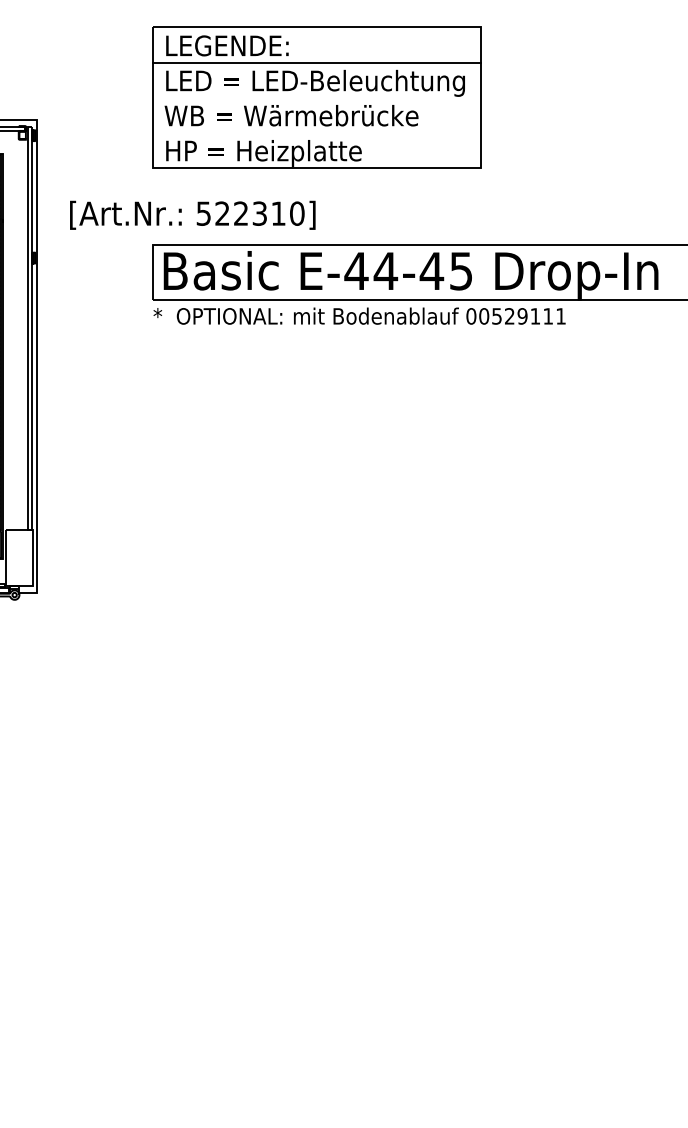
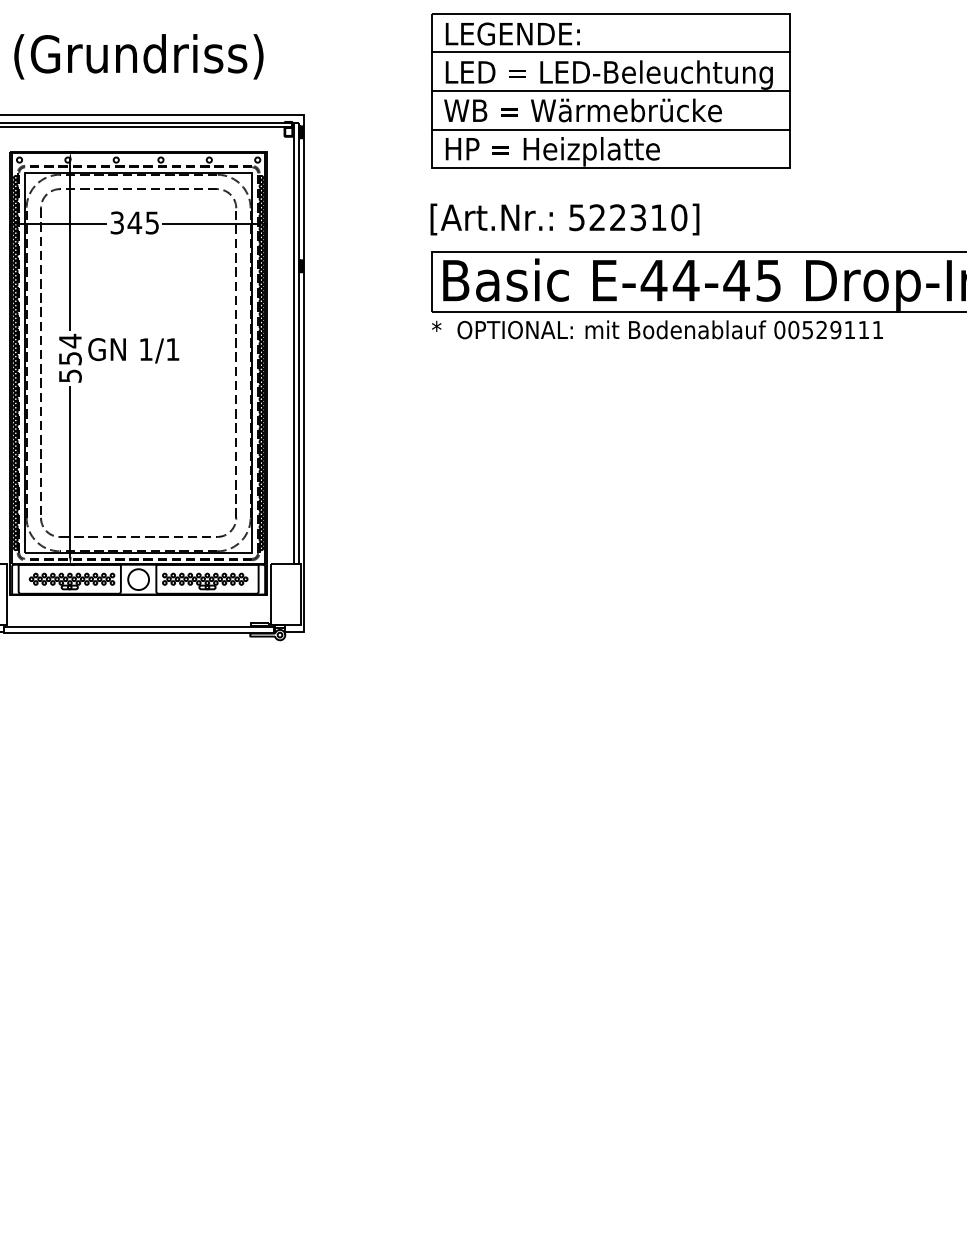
line: (316, 98) -> (610, 91), added
line: (316, 133) -> (610, 129), added
text: (192, 215) -> (564, 219), moved

